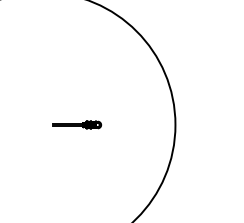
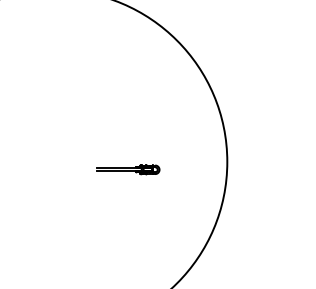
part: (77, 124) -> (128, 169), moved

